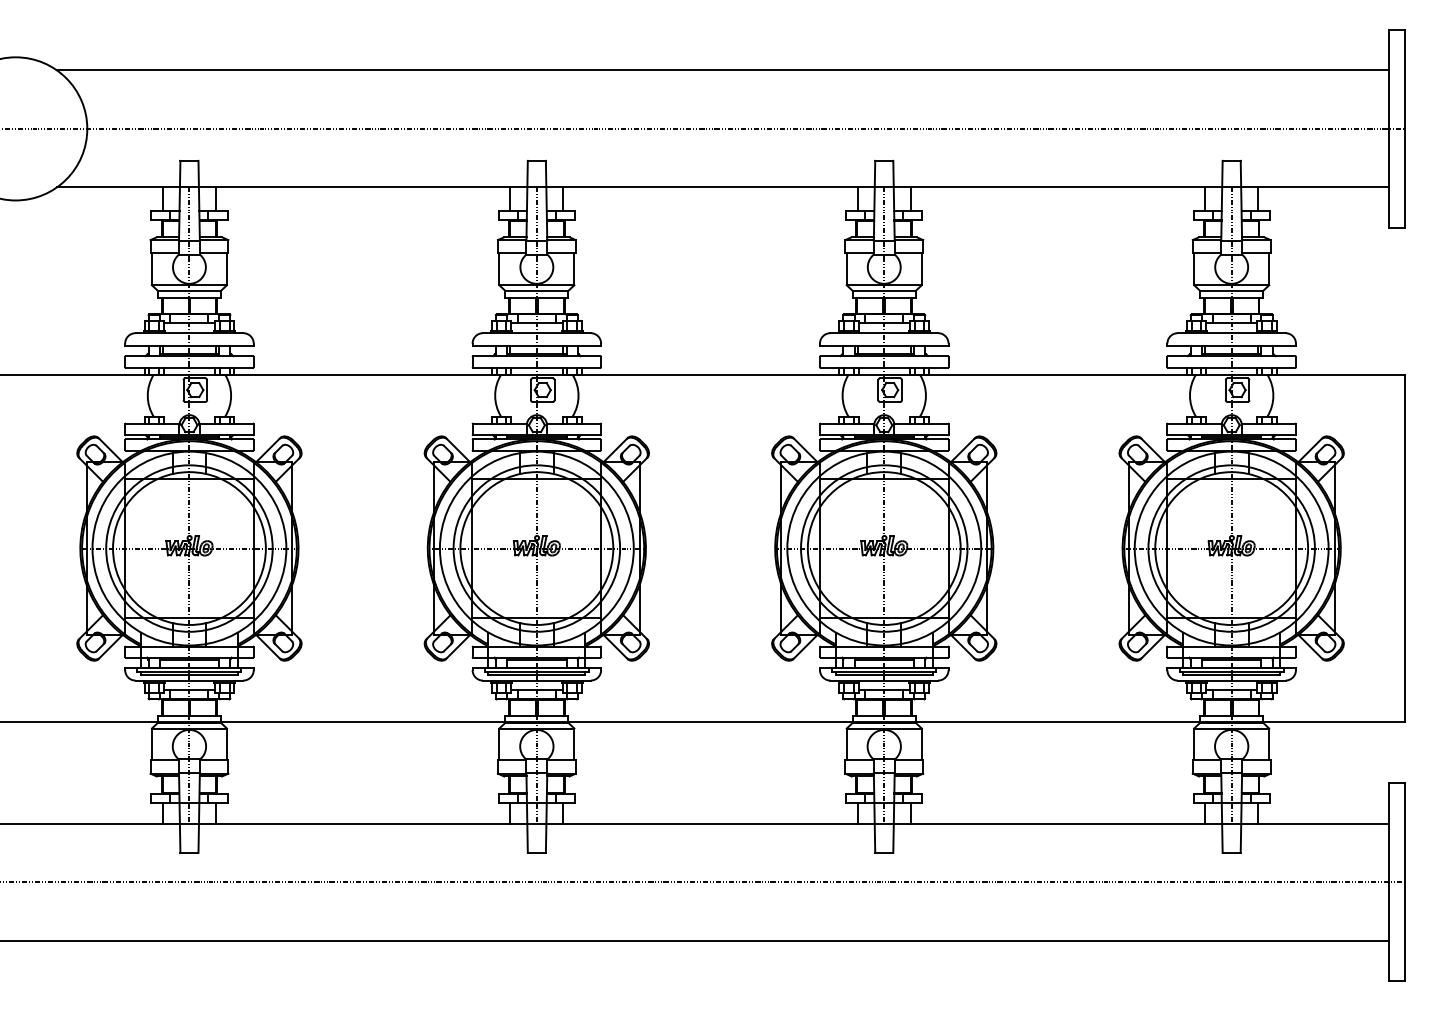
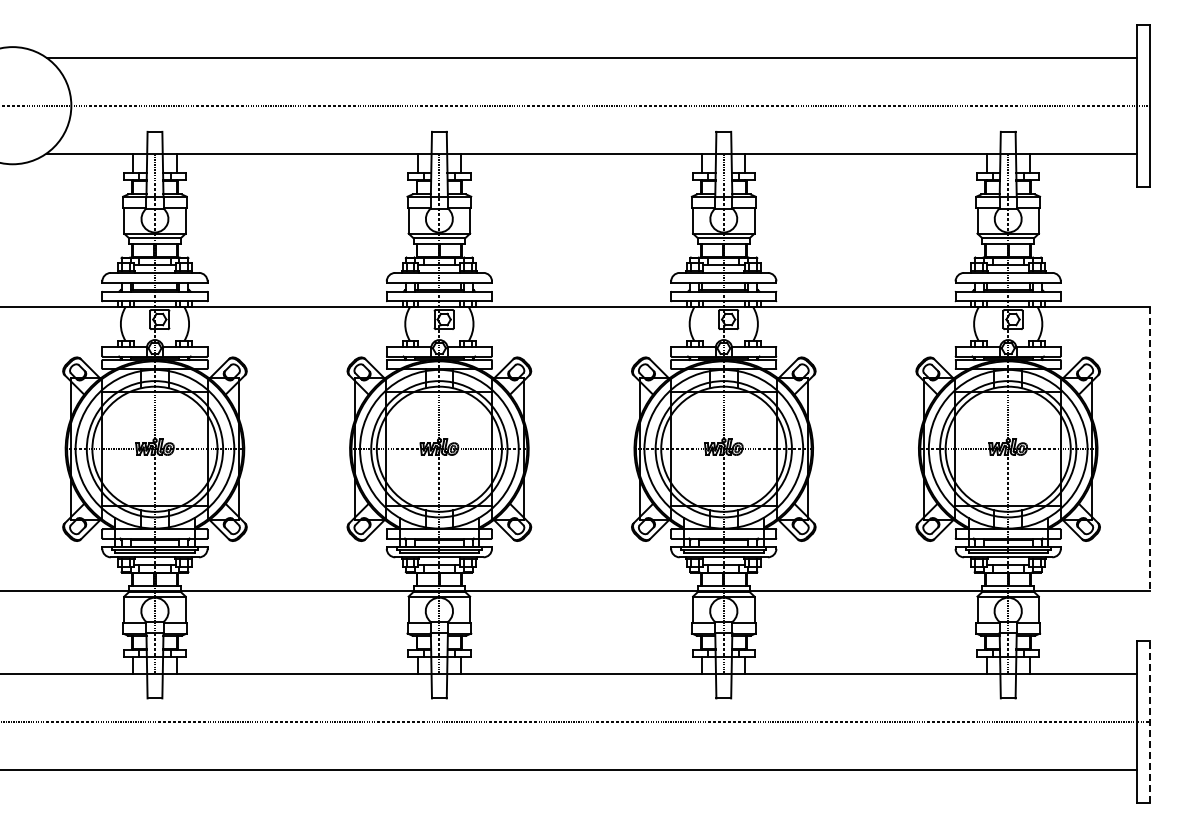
line: (1405, 548) -> (1150, 449), solid -> dashed
line: (1405, 881) -> (1150, 721), solid -> dashed

